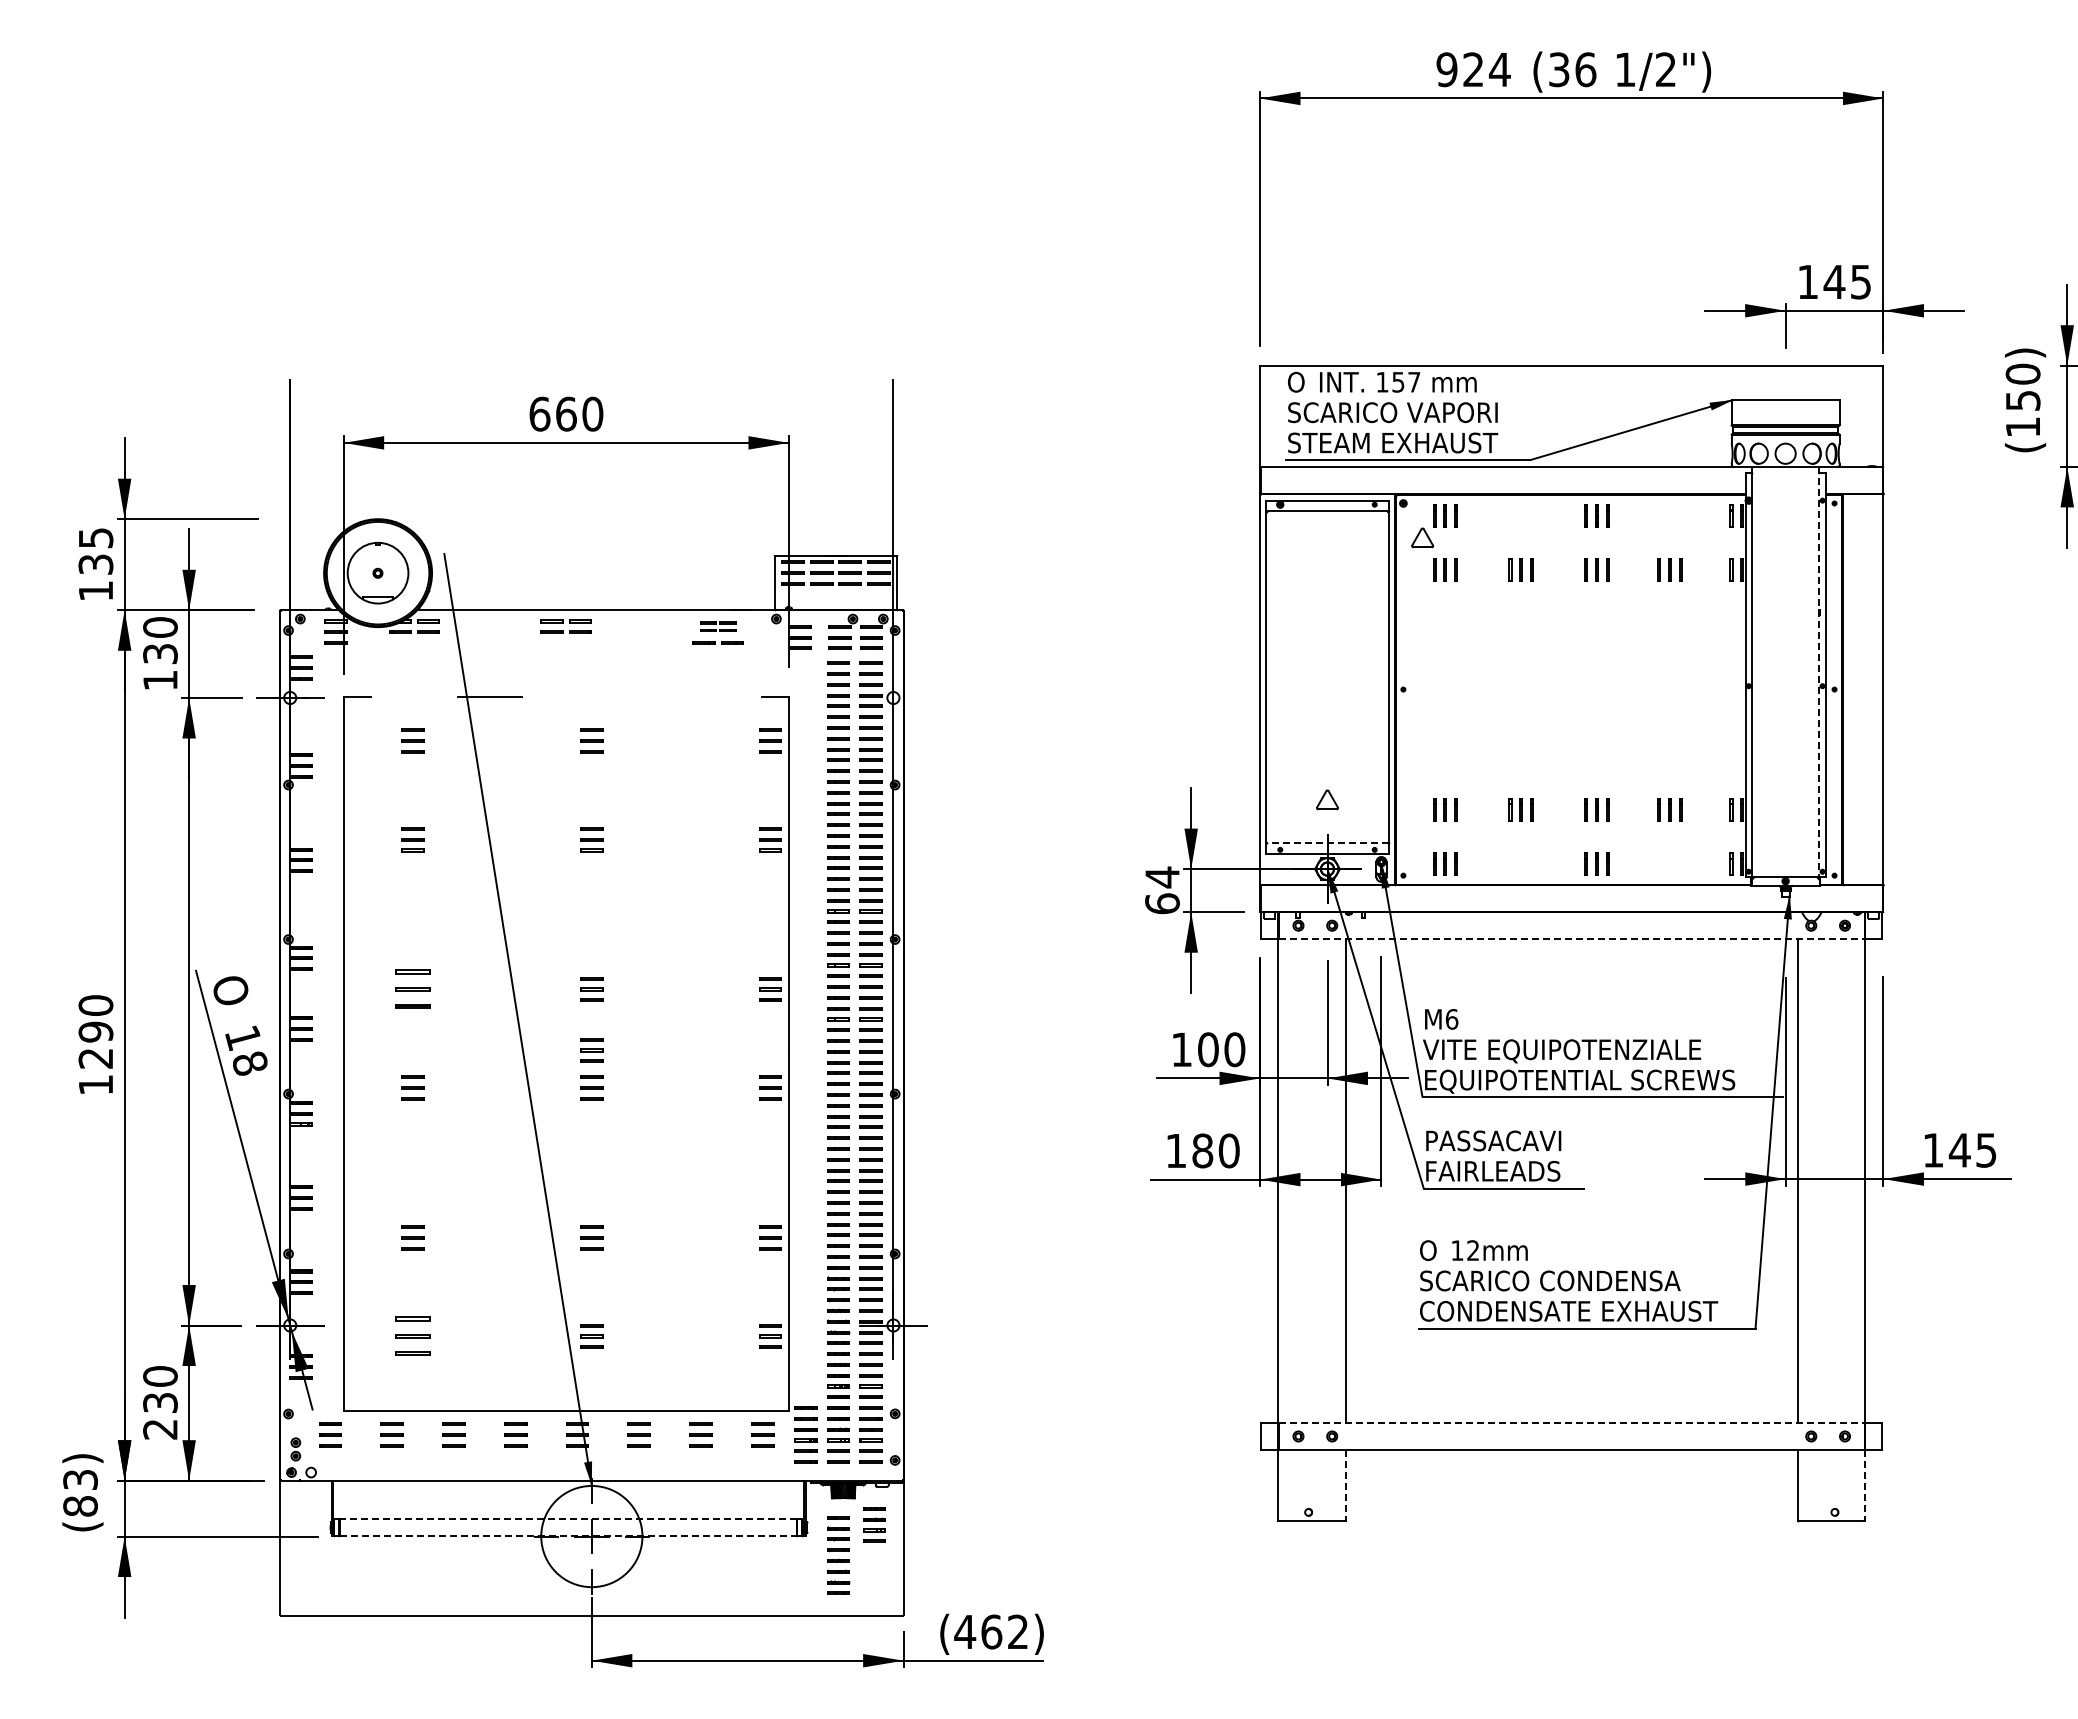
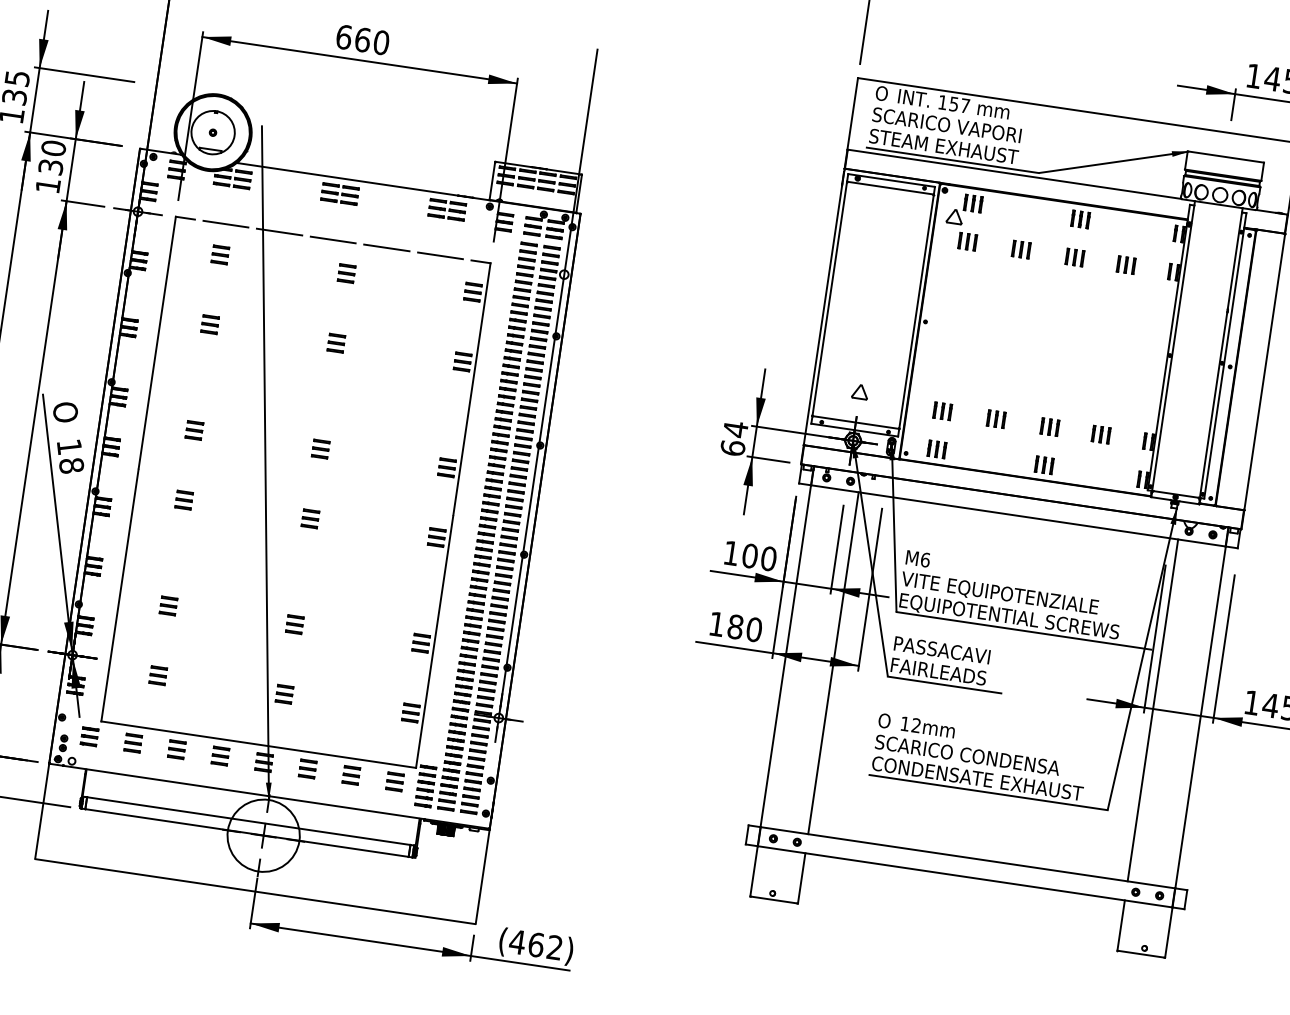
part: (717, 626) -> (447, 205), size x1.43
line: (411, 642) -> (229, 185), added
line: (563, 642) -> (336, 201), added
line: (1819, 673) -> (1221, 353), dashed -> solid
line: (566, 696) -> (333, 239), added
line: (641, 696) -> (386, 247), added
line: (414, 697) -> (225, 224), added
line: (717, 697) -> (440, 255), added
line: (1326, 843) -> (855, 422), dashed -> solid
line: (1572, 939) -> (1018, 516), dashed -> solid
part: (412, 989) -> (194, 430), size x0.62
part: (591, 1050) -> (314, 492), removed
part: (412, 1336) -> (157, 675), size x0.62
line: (1572, 1423) -> (968, 858), dashed -> solid
line: (1345, 1485) -> (801, 878), dashed -> solid
line: (1865, 1485) -> (1169, 932), dashed -> solid
line: (568, 1519) -> (248, 821), dashed -> solid
part: (874, 1524) -> (464, 856), removed
line: (568, 1536) -> (247, 833), dashed -> solid
part: (838, 1555) -> (435, 874), removed

